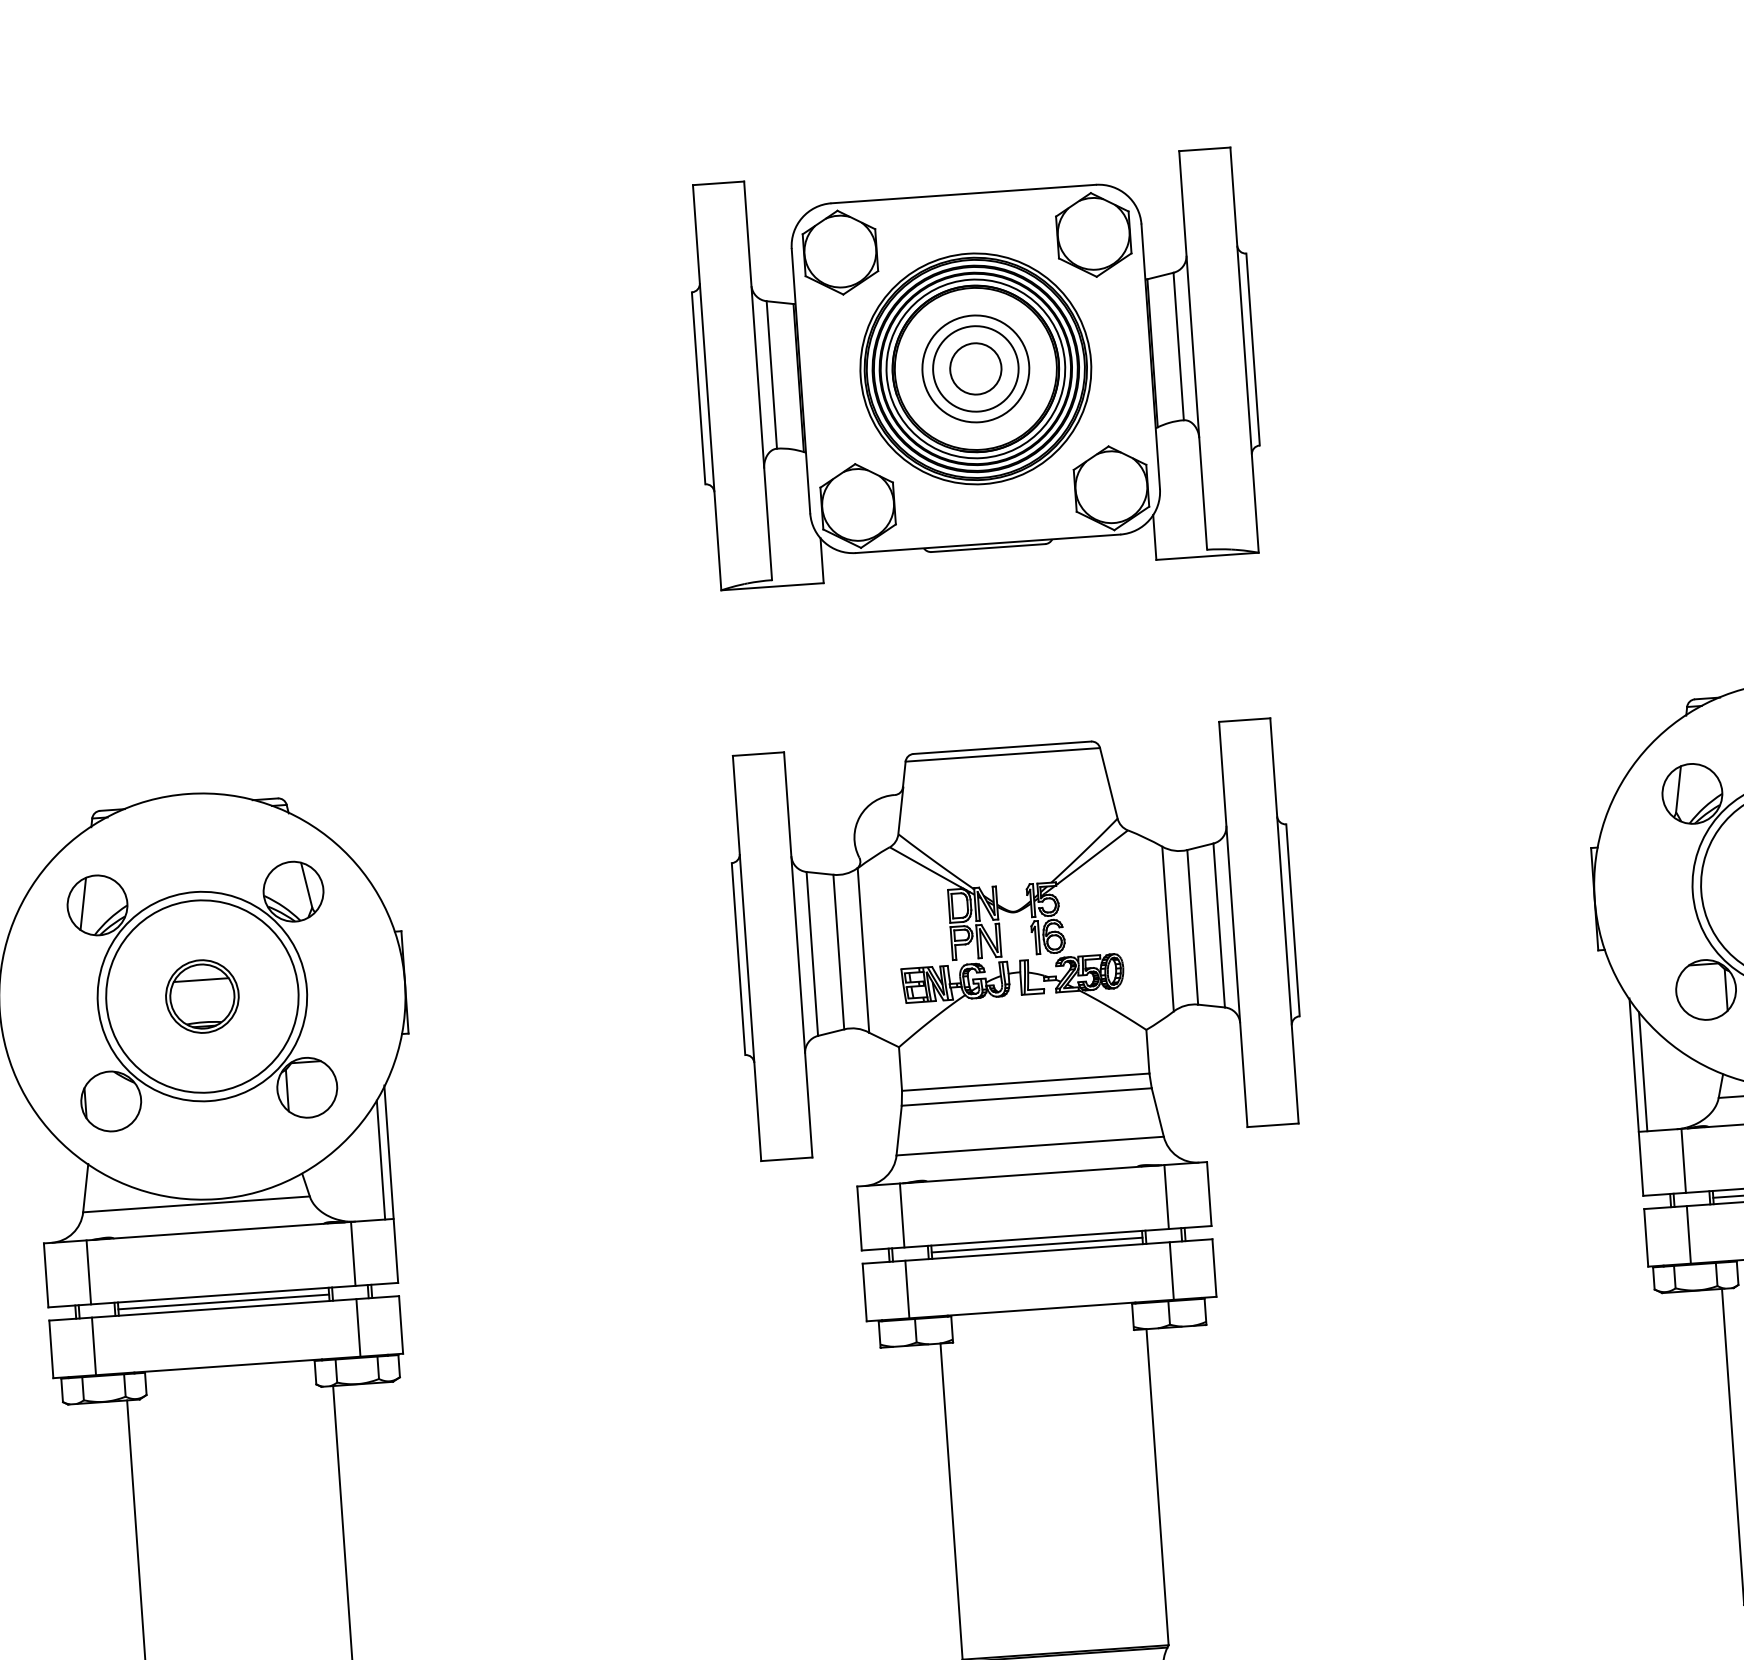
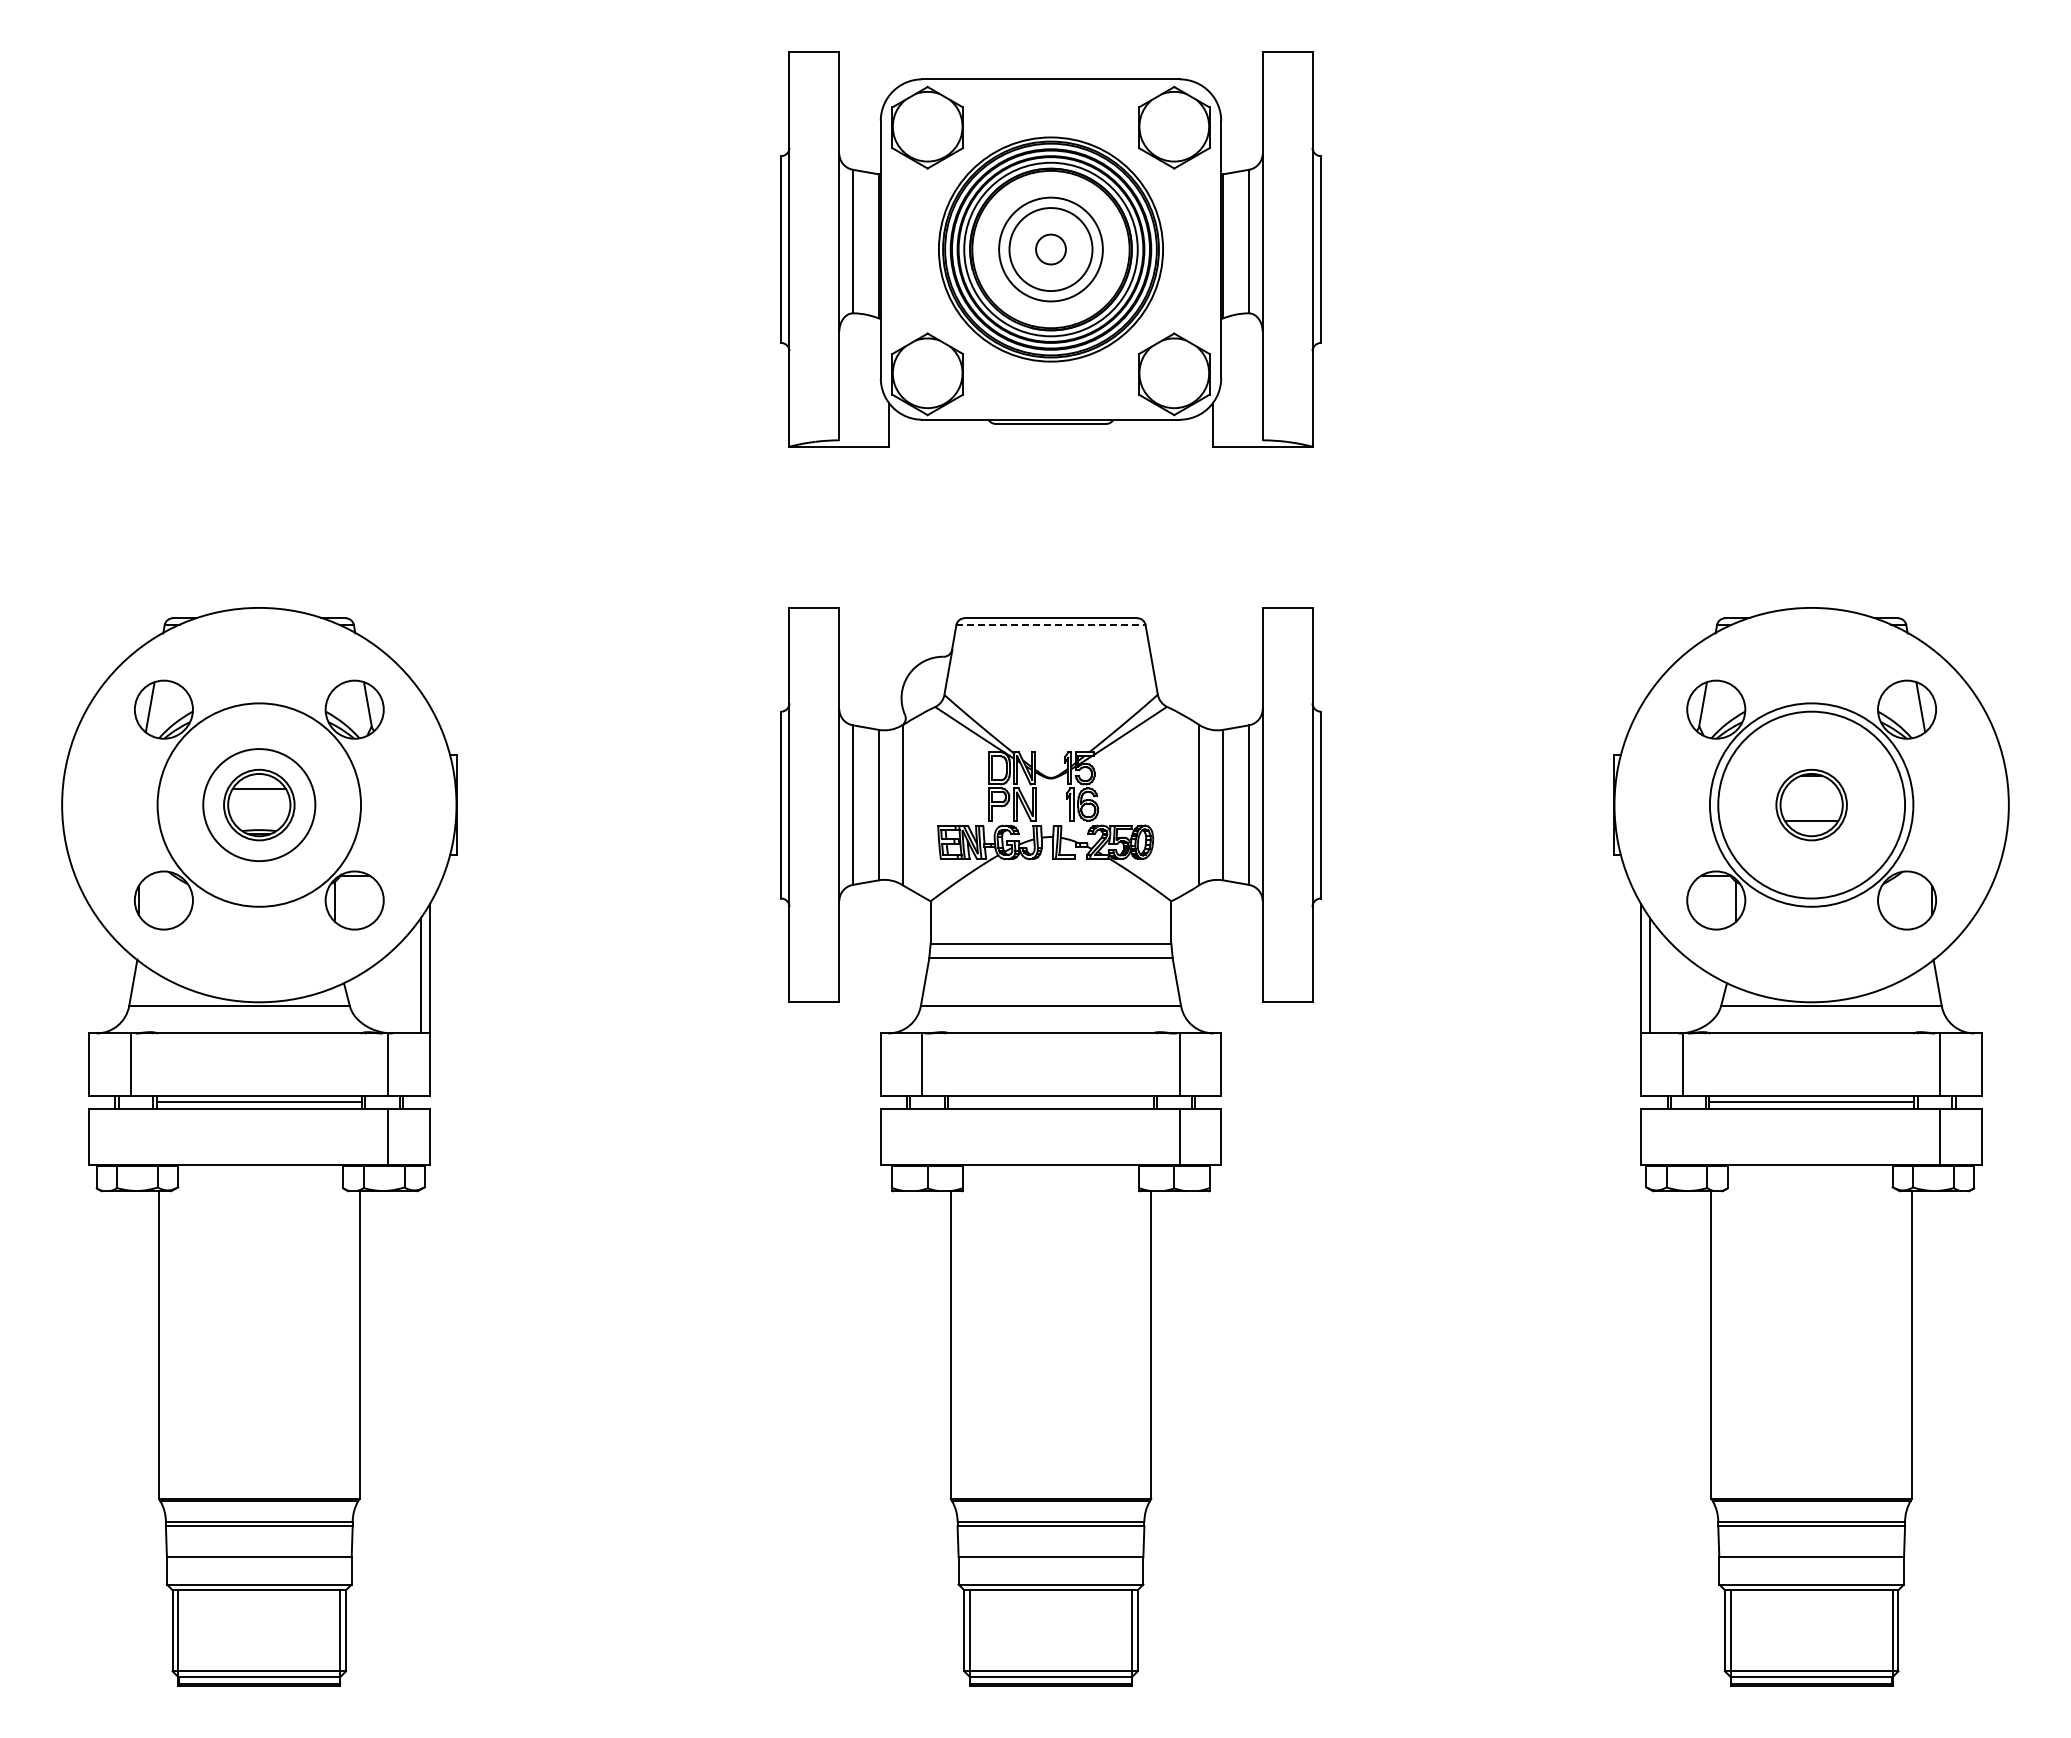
circle: (975, 368) -> (1050, 249), size x0.6
line: (1003, 755) -> (1051, 625), solid -> dashed
circle: (201, 996) -> (258, 804), size x0.6
line: (1688, 1234) -> (1682, 1136), removed
line: (1036, 1245) -> (1050, 1102), removed
line: (907, 1289) -> (922, 1136), removed
line: (93, 1346) -> (130, 1136), removed

